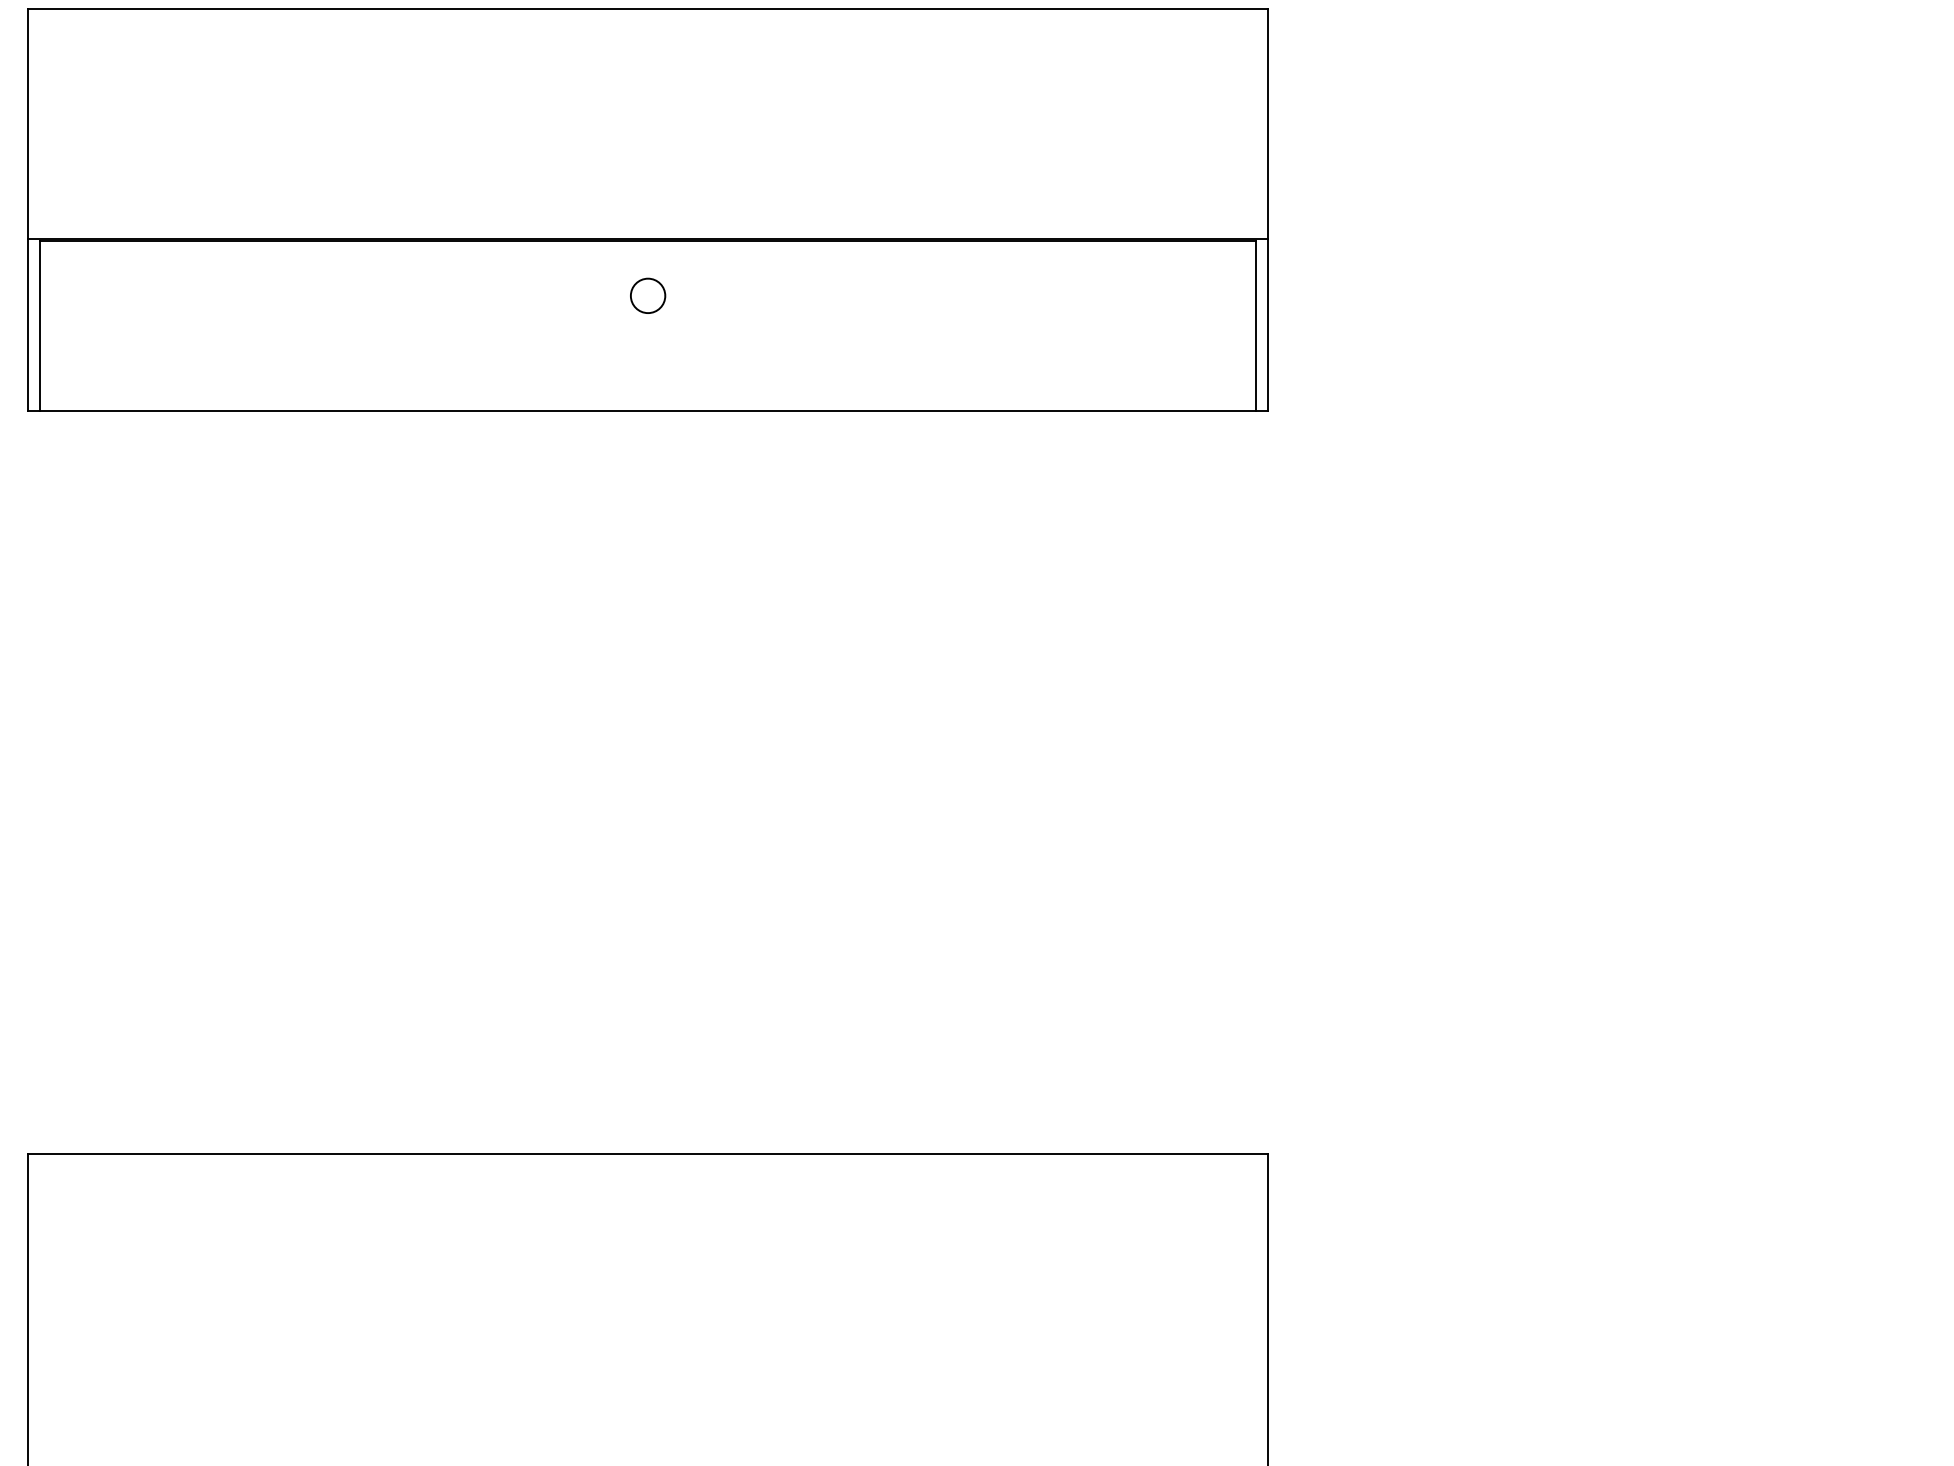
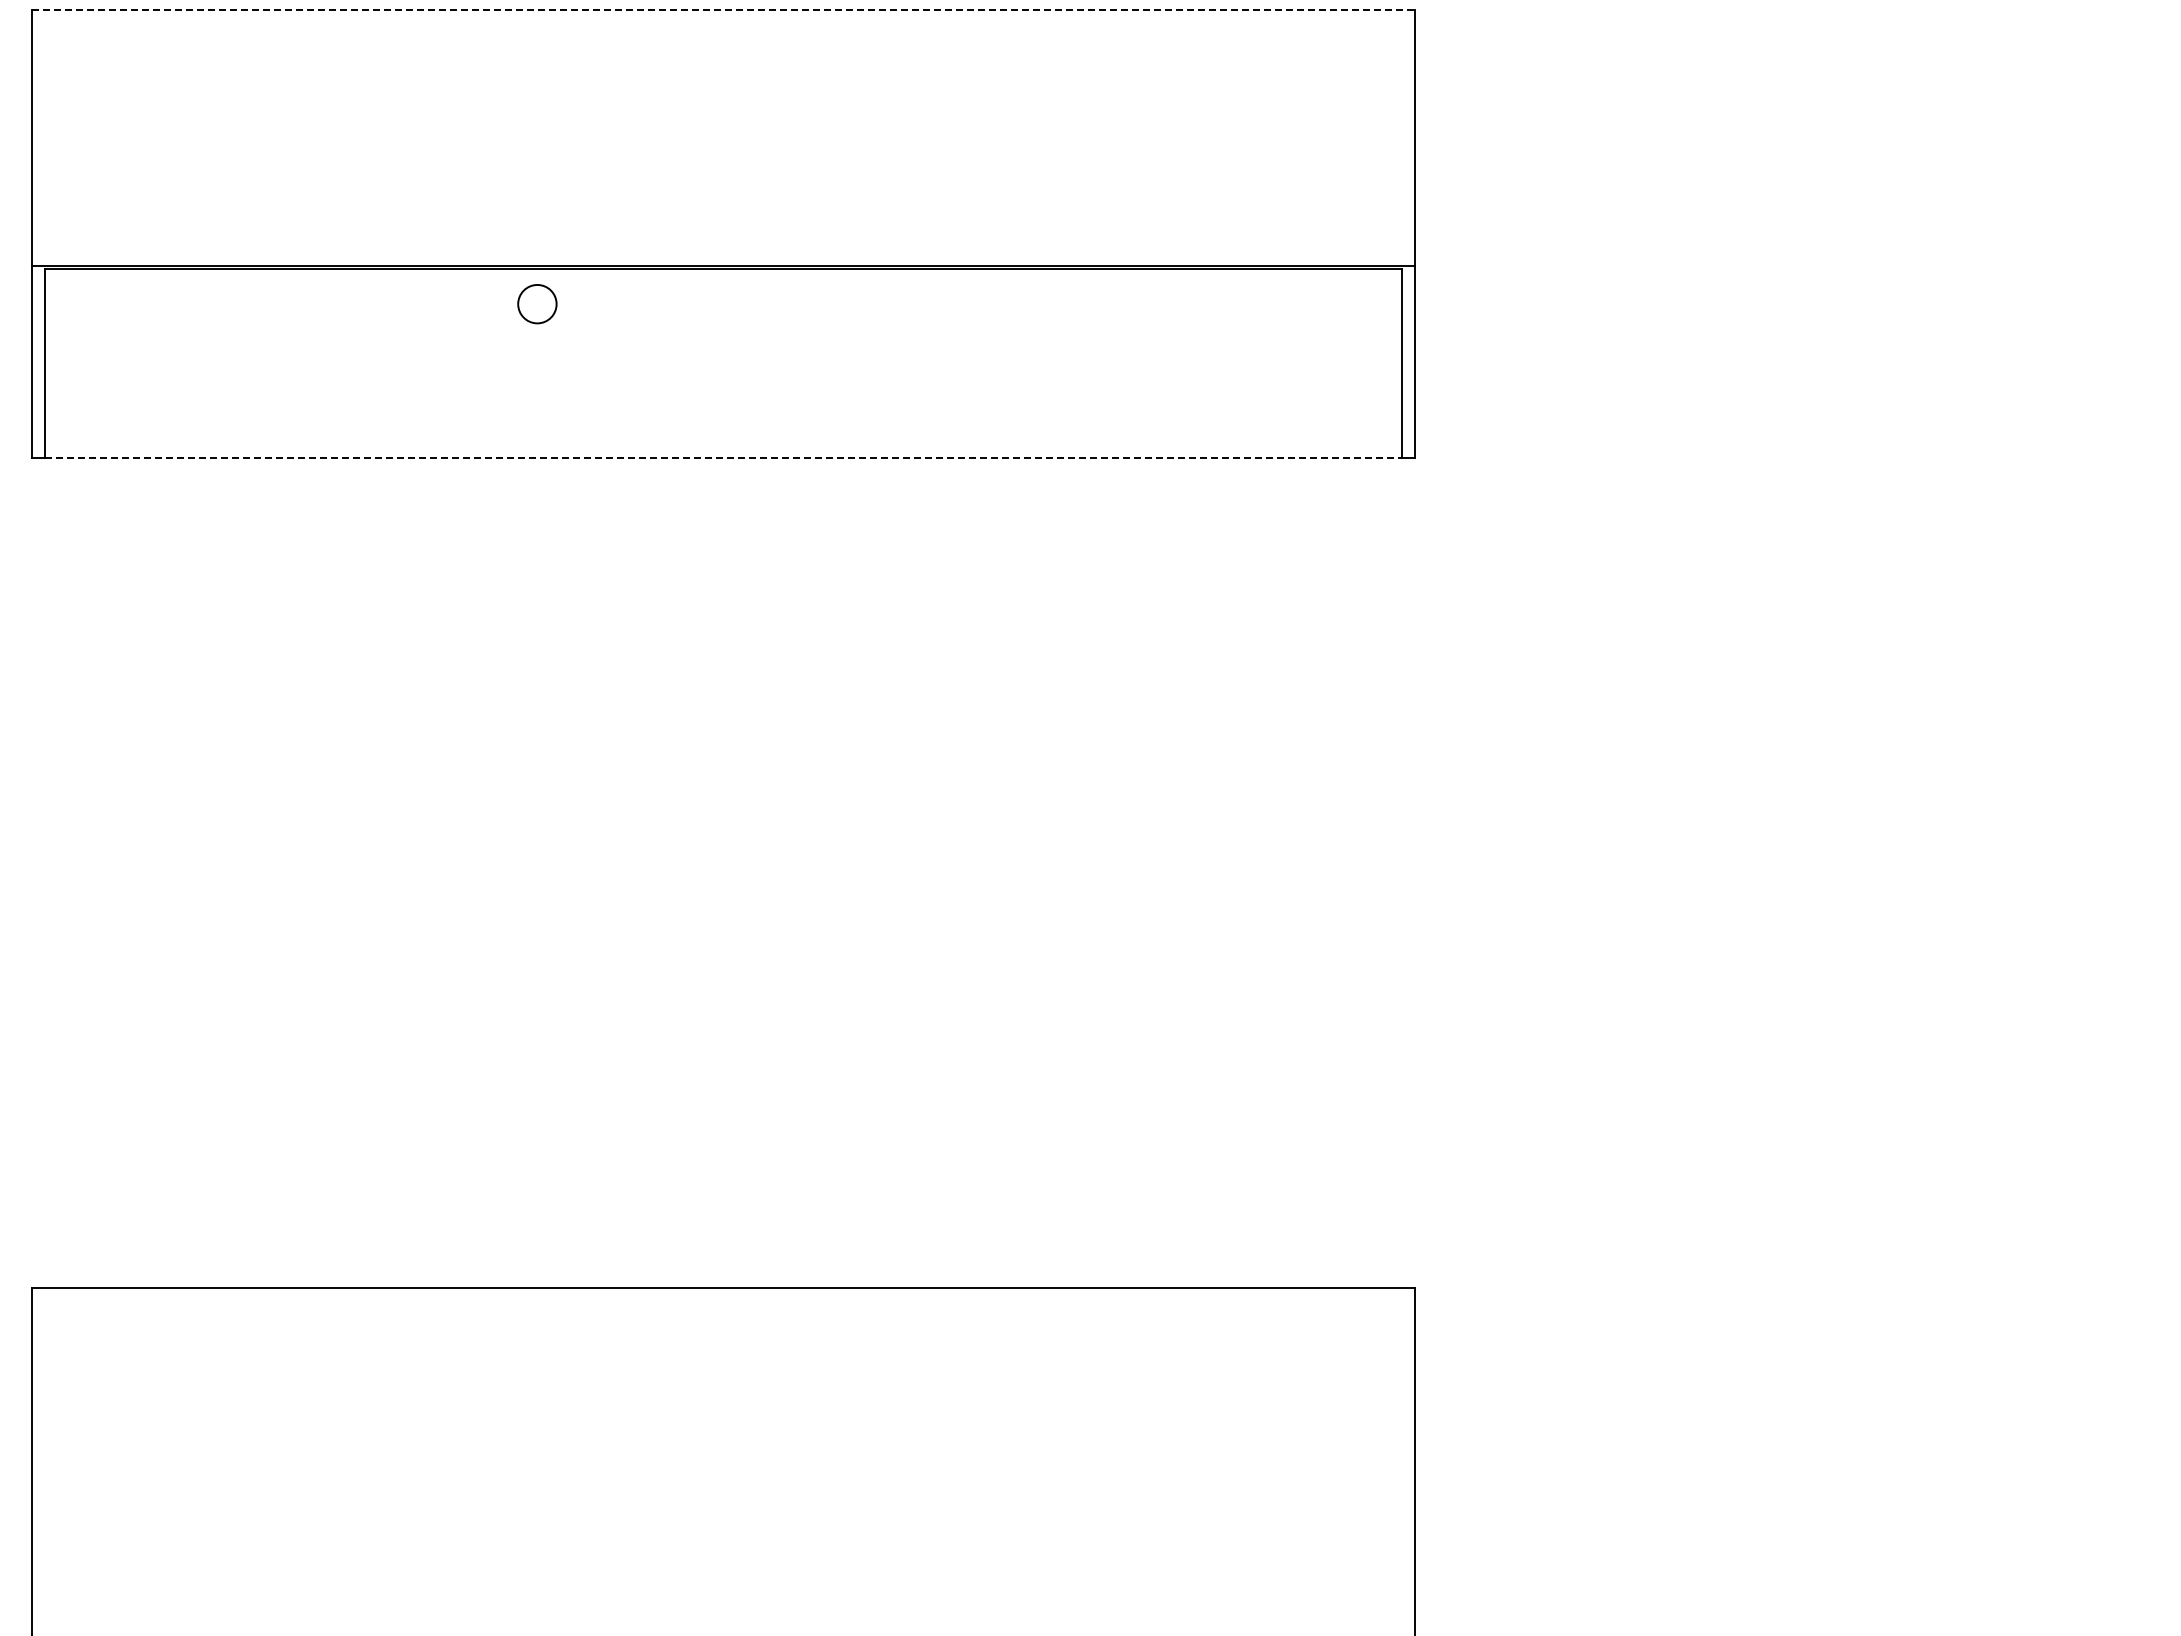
line: (648, 8) -> (723, 9), solid -> dashed
circle: (648, 296) -> (537, 304), moved
line: (648, 410) -> (723, 458), solid -> dashed

